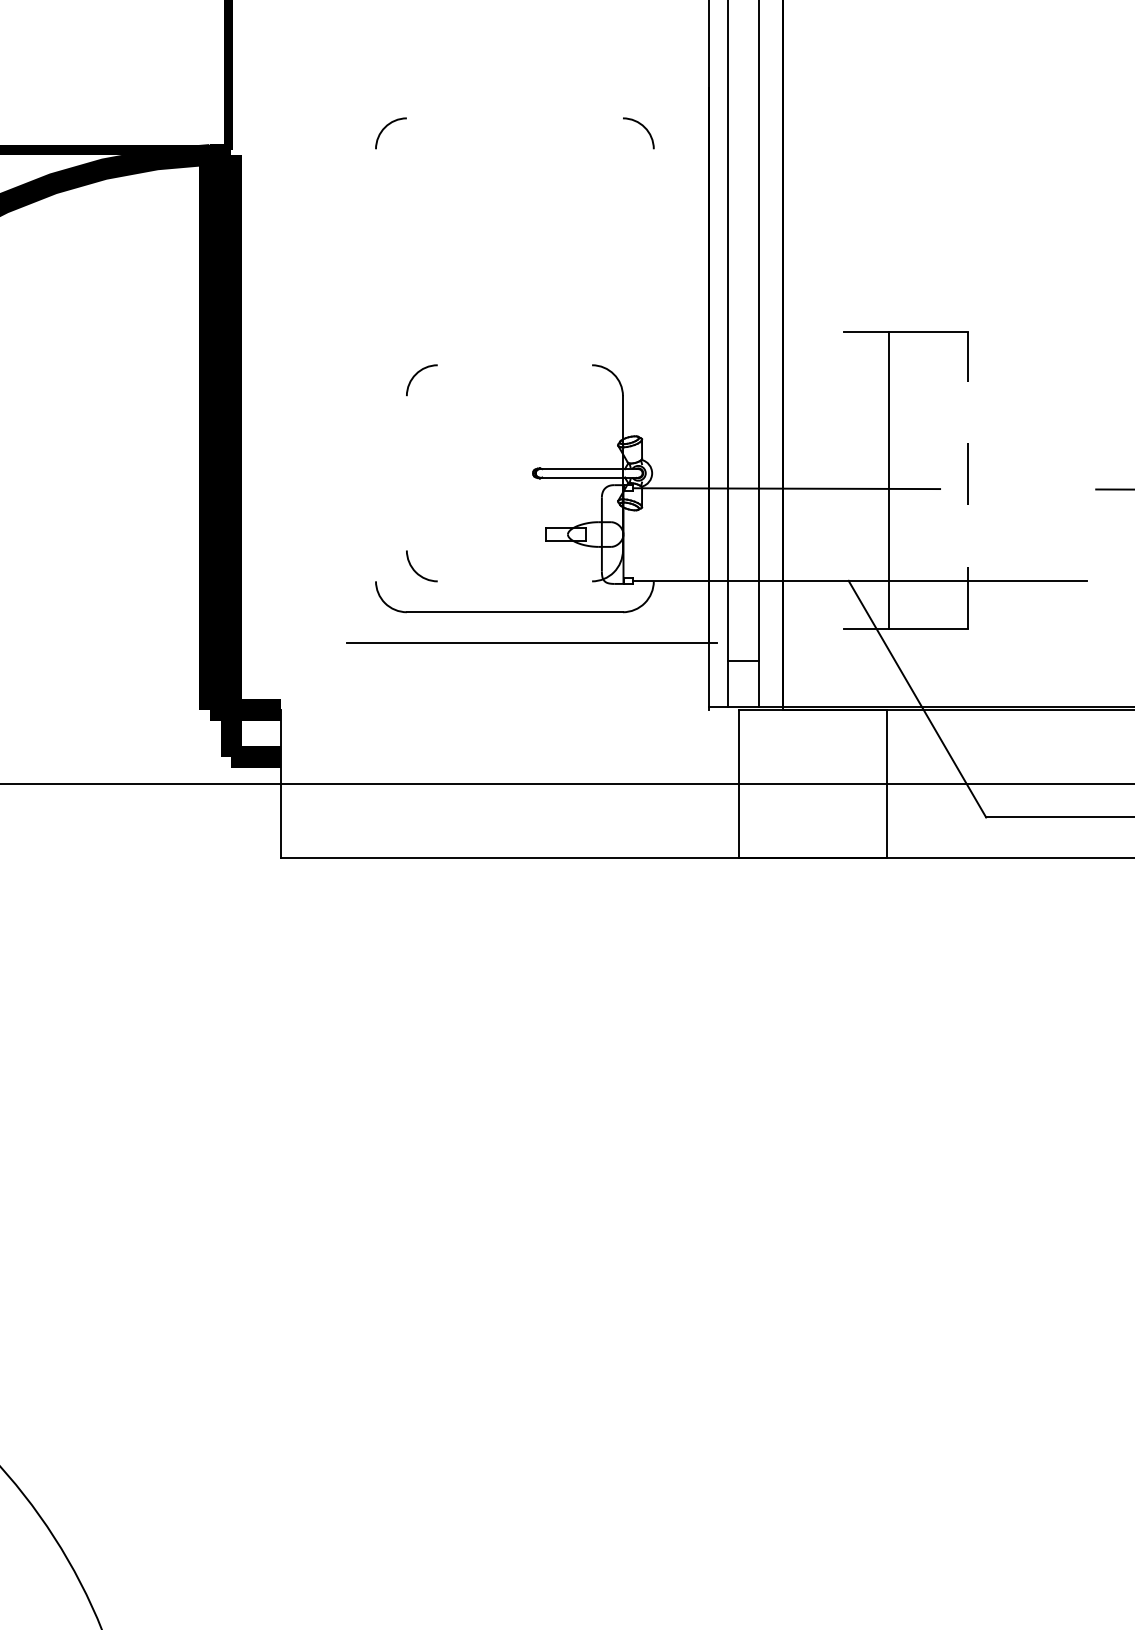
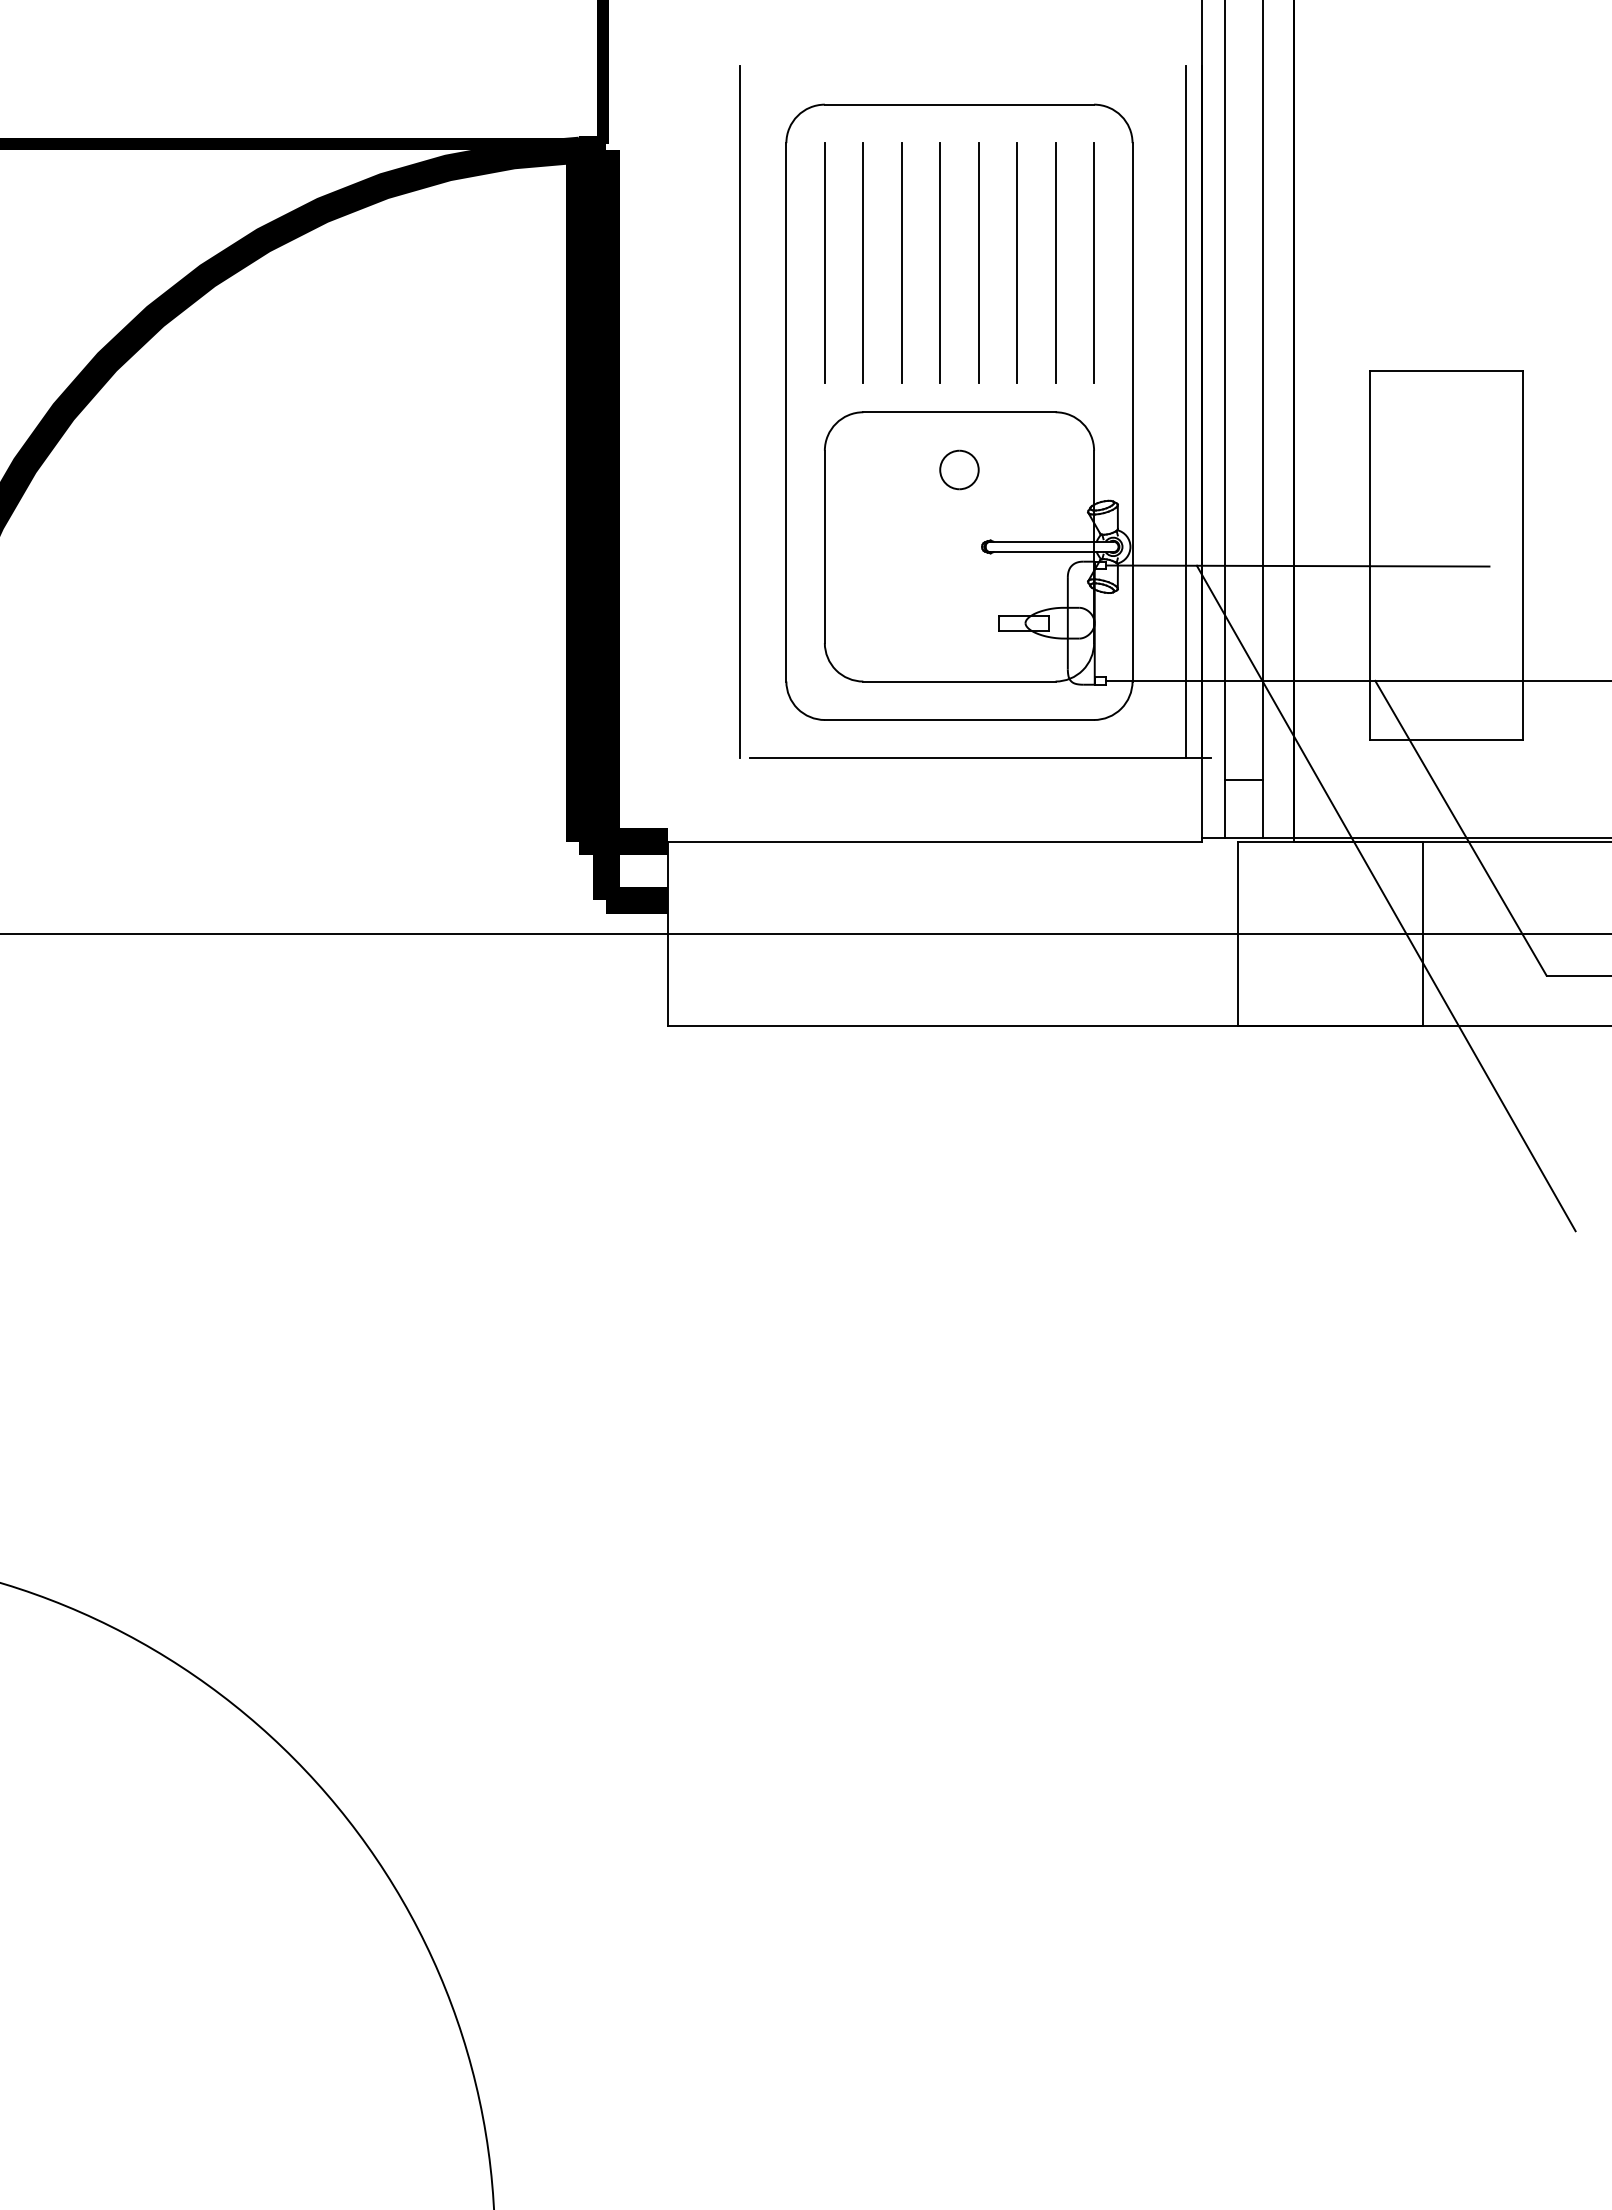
line: (514, 118) -> (959, 104), added
line: (406, 245) -> (824, 262), added
line: (437, 245) -> (863, 263), added
line: (468, 245) -> (901, 263), added
line: (499, 245) -> (940, 263), added
line: (530, 245) -> (978, 263), added
line: (561, 245) -> (1017, 263), added
line: (591, 245) -> (1055, 263), added
line: (623, 245) -> (1094, 263), added
line: (338, 364) -> (739, 411), added
line: (376, 365) -> (786, 412), added
line: (514, 365) -> (959, 412), added
line: (653, 365) -> (1132, 412), added
line: (697, 365) -> (1186, 412), added
part: (514, 411) -> (959, 469), added
line: (406, 472) -> (824, 546), added
line: (888, 480) -> (1369, 555), moved
line: (967, 480) -> (1523, 555), dashed -> solid
line: (514, 581) -> (959, 681), added
line: (494, 709) -> (934, 841), added
line: (856, 755) -> (1385, 898), added

